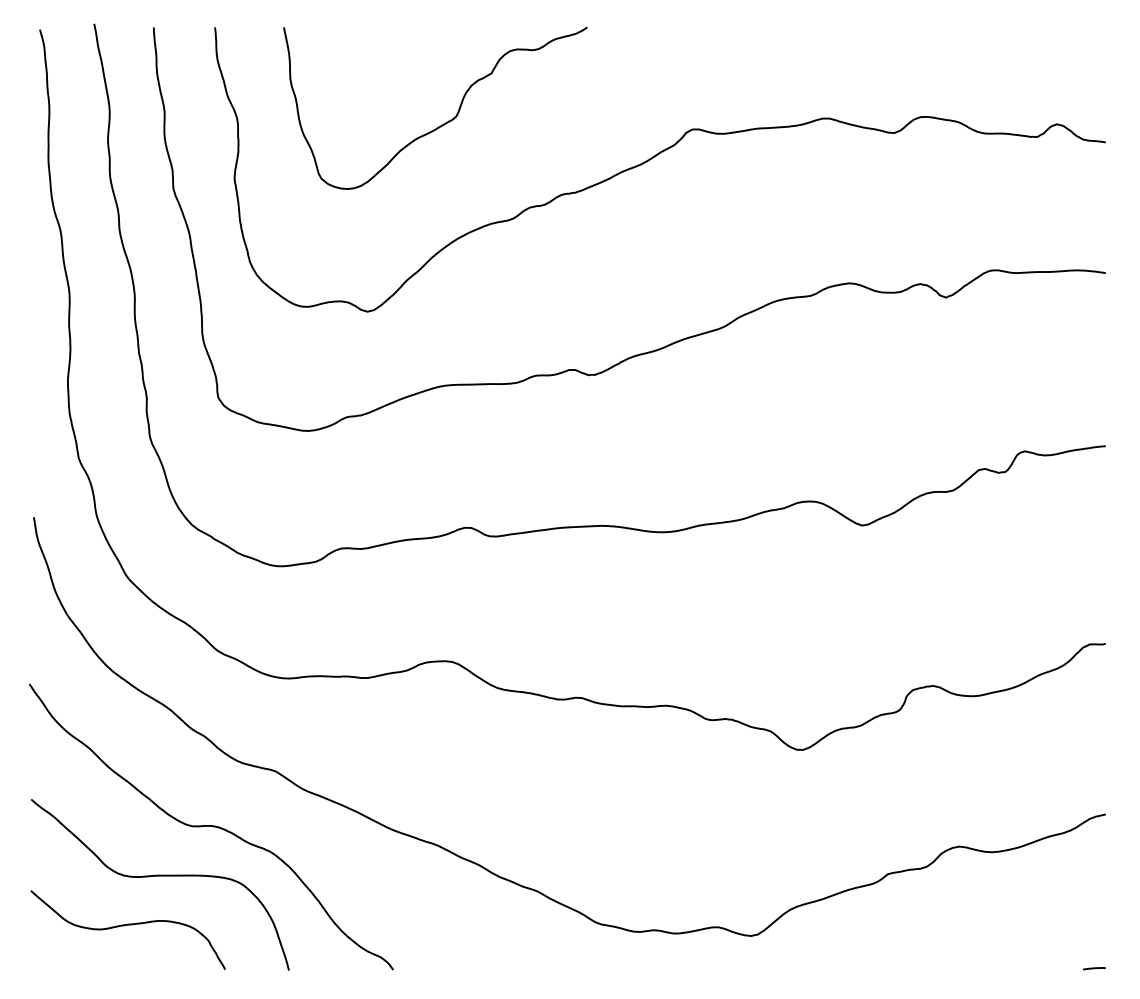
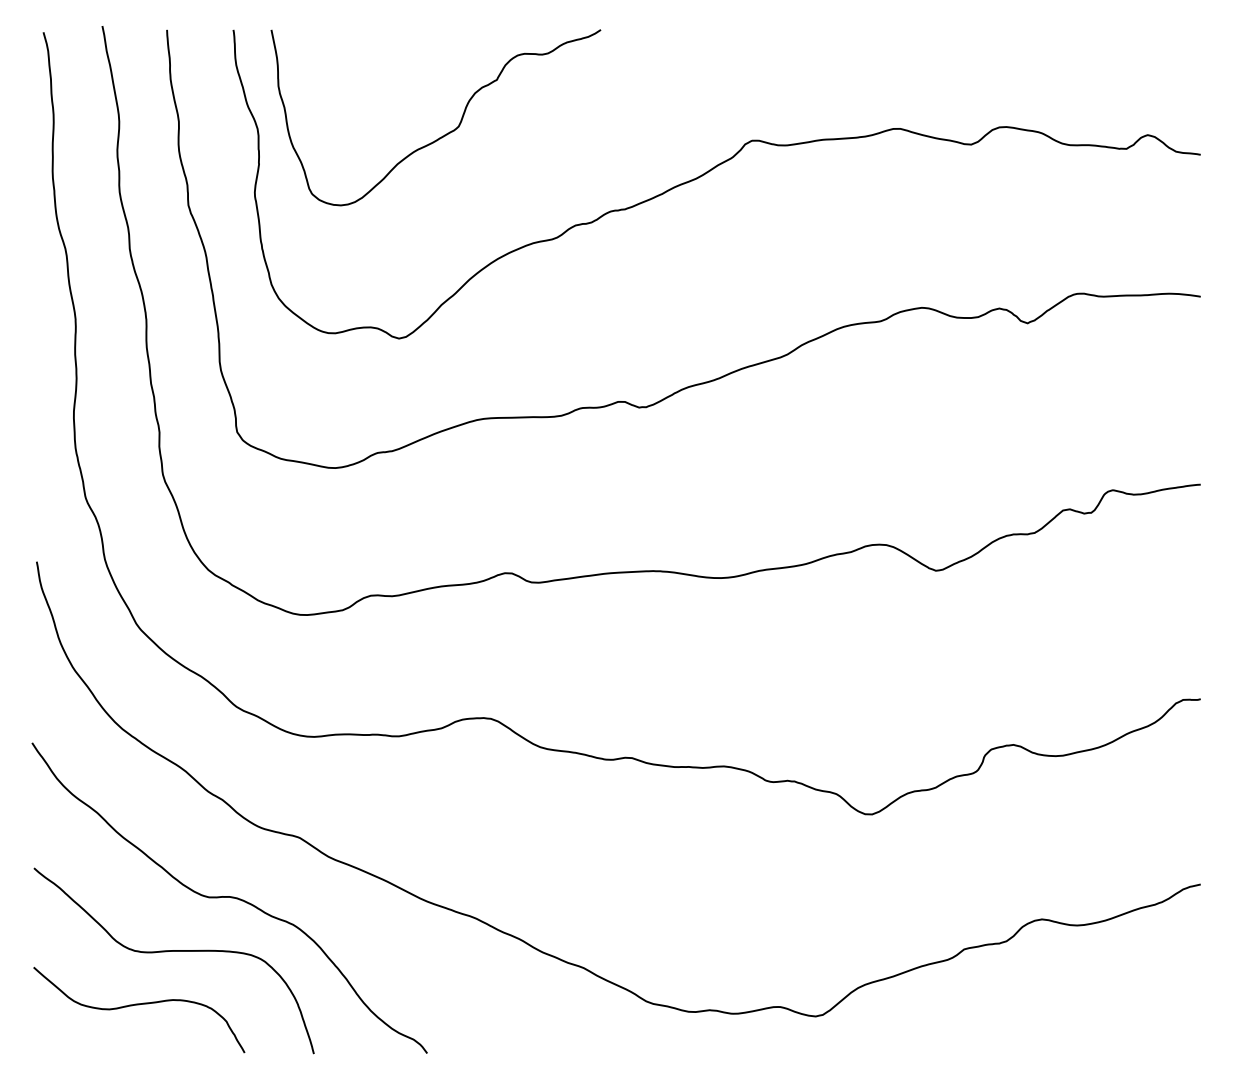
curve: (443, 123) -> (444, 134), moved
line: (1094, 968) -> (1188, 1051), removed

